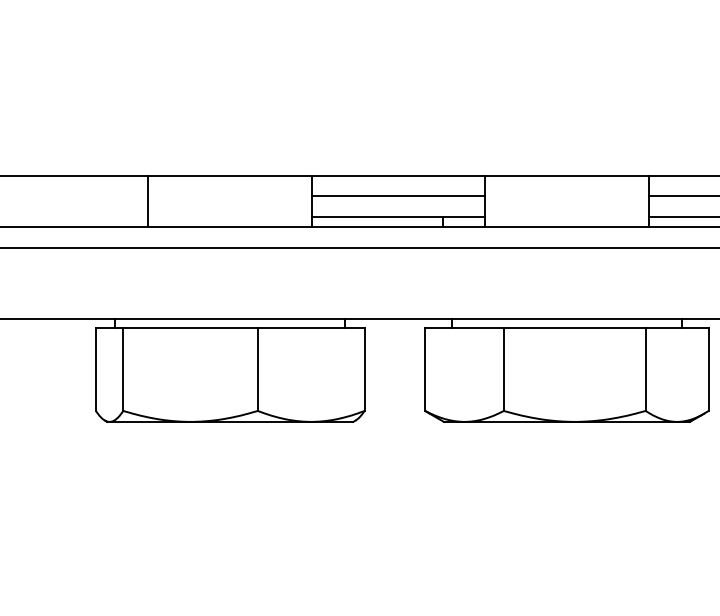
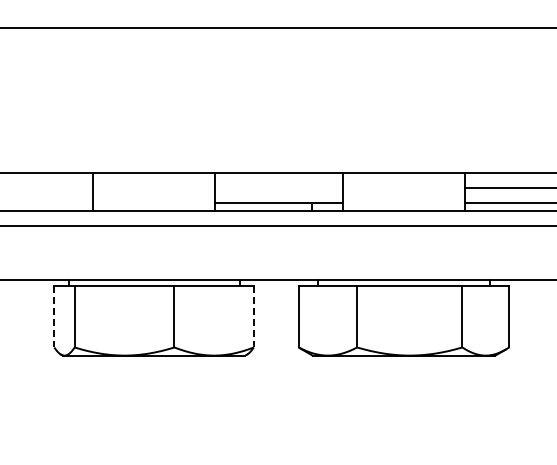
line: (397, 196) -> (278, 188), removed
line: (96, 369) -> (54, 316), solid -> dashed
line: (364, 369) -> (253, 316), solid -> dashed

